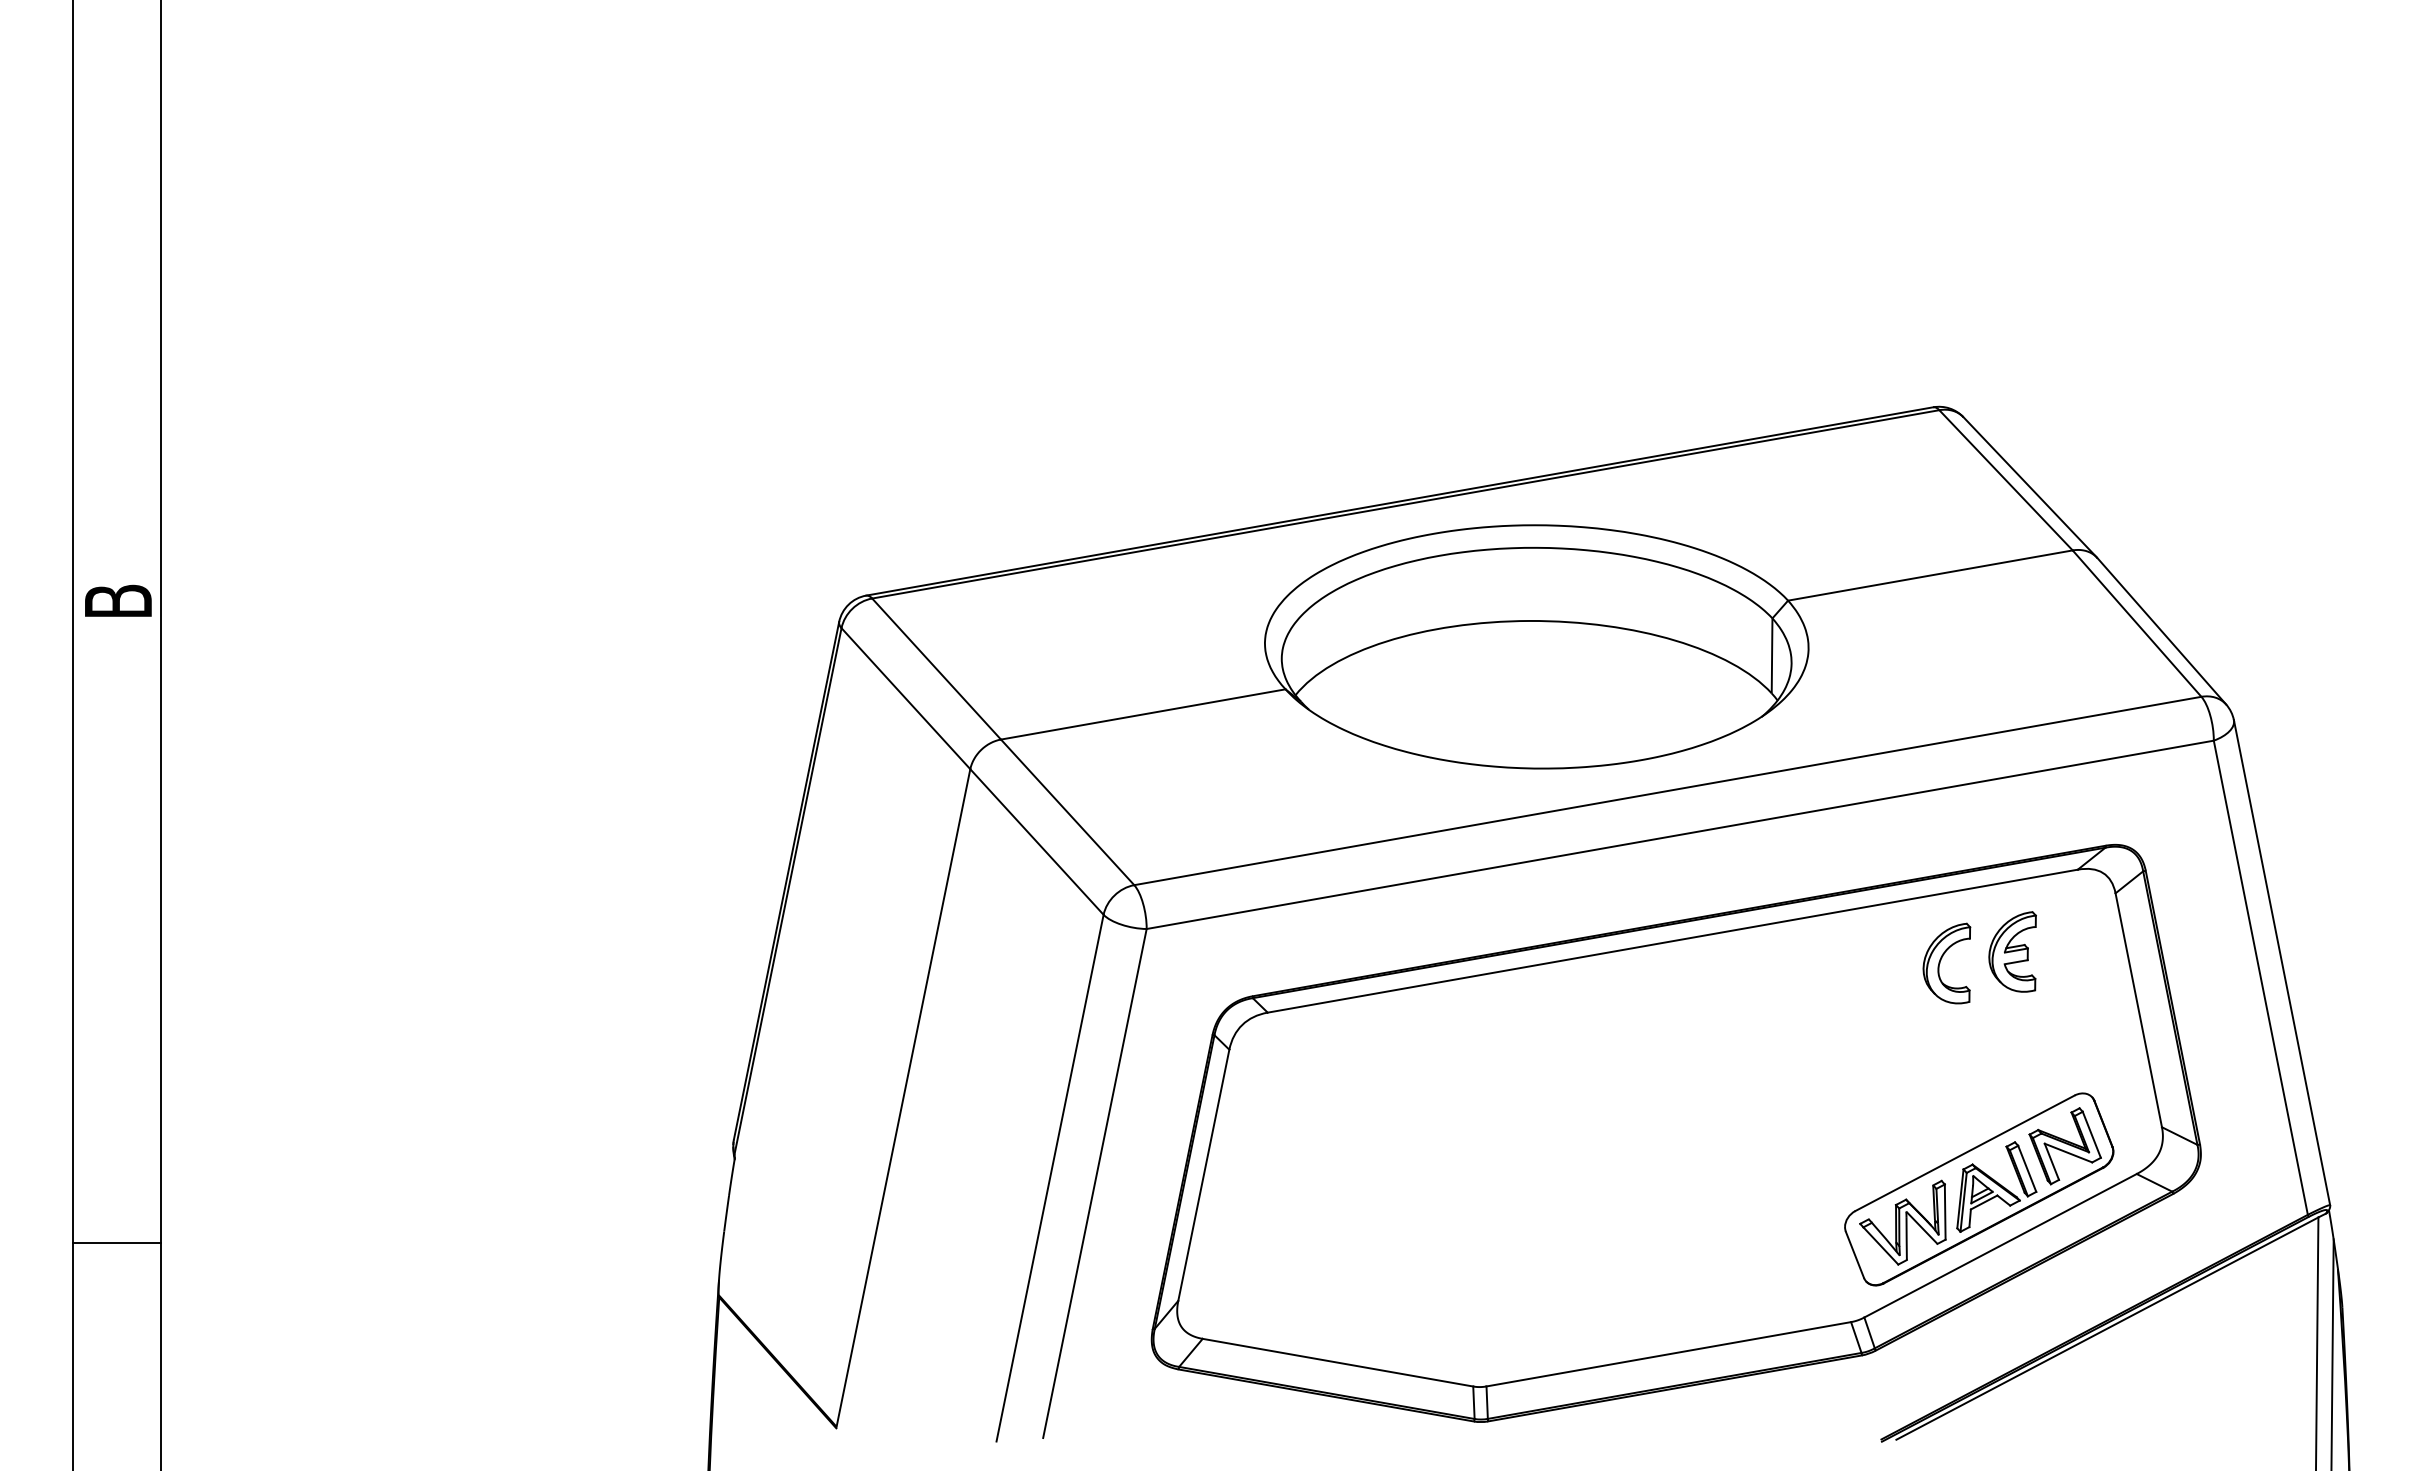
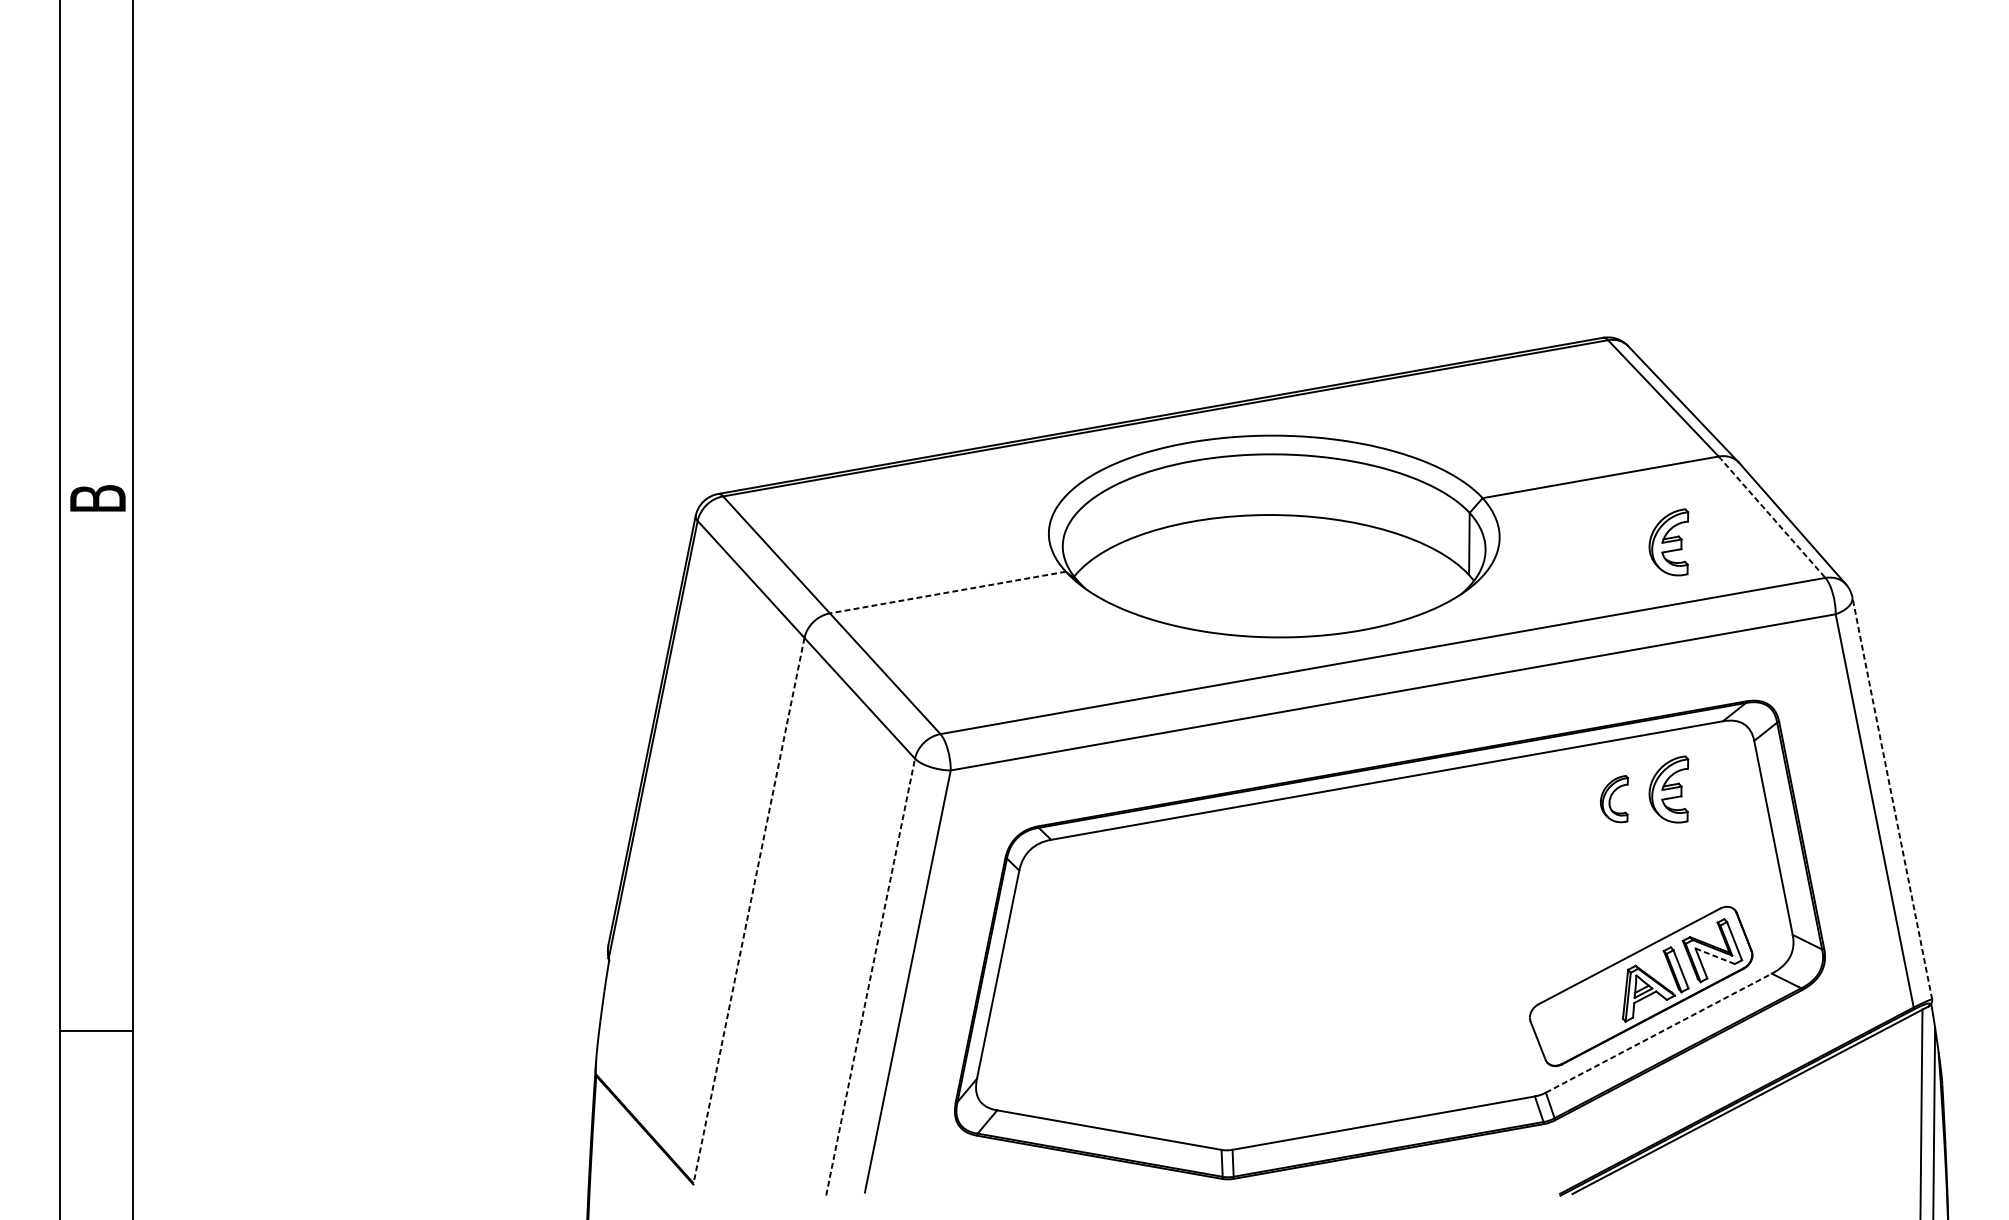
line: (2137, 624) -> (1772, 517), solid -> dashed
part: (2012, 653) -> (1668, 541), added
line: (1142, 714) -> (947, 592), solid -> dashed
line: (2281, 962) -> (1891, 798), solid -> dashed
part: (1946, 963) -> (1614, 799), size x0.7
line: (903, 1098) -> (749, 911), solid -> dashed
line: (2068, 1153) -> (1715, 956), solid -> dashed
line: (1050, 1178) -> (870, 977), solid -> dashed
part: (1902, 1222) -> (1577, 1013), removed
line: (2000, 1245) -> (1658, 1032), solid -> dashed

